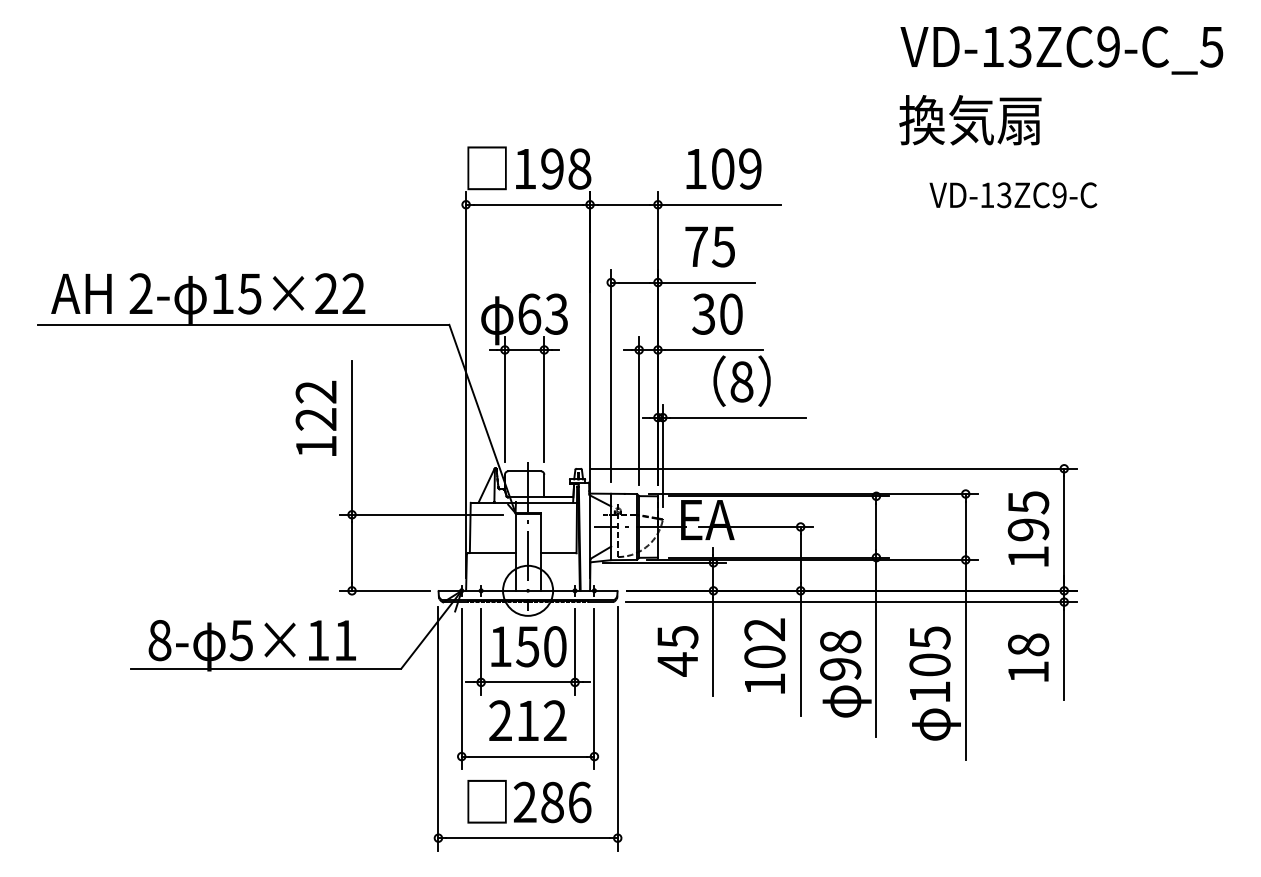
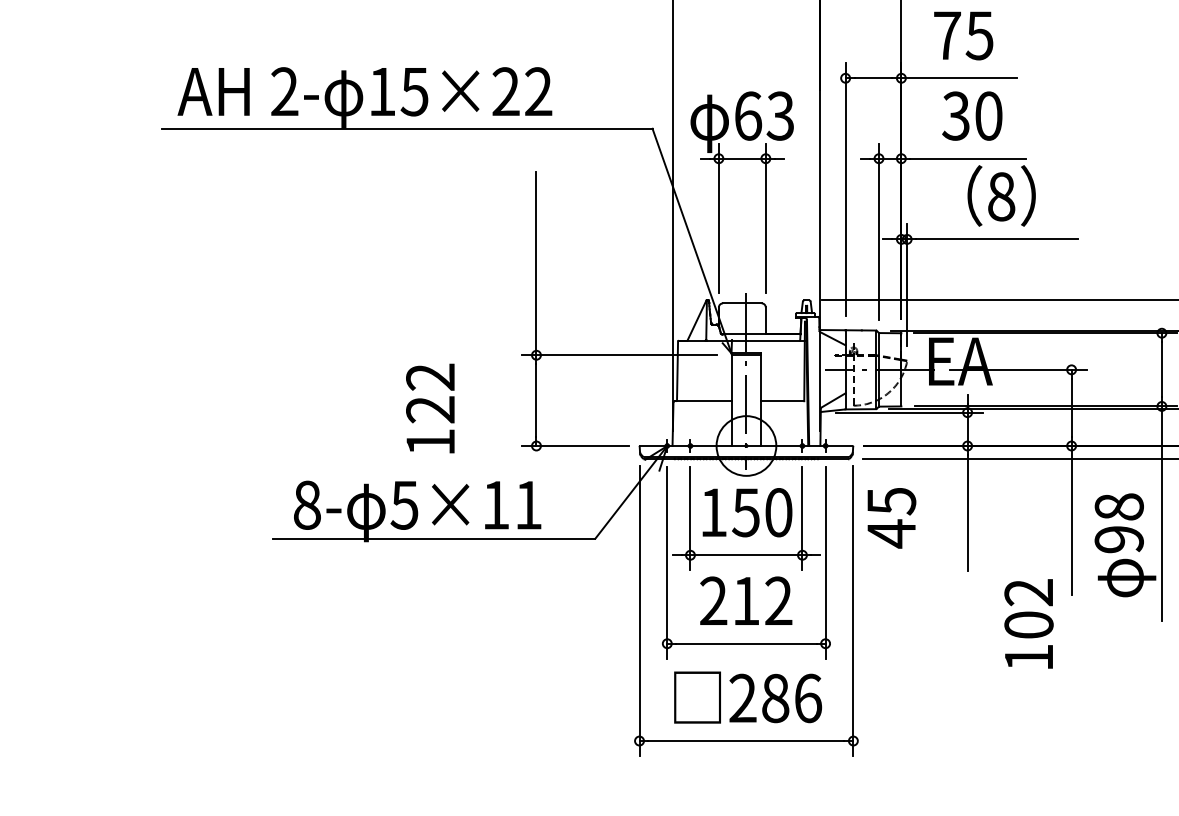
text: (315, 417) -> (429, 407), moved
text: (677, 651) -> (891, 518), moved
text: (764, 655) -> (1028, 623), moved

